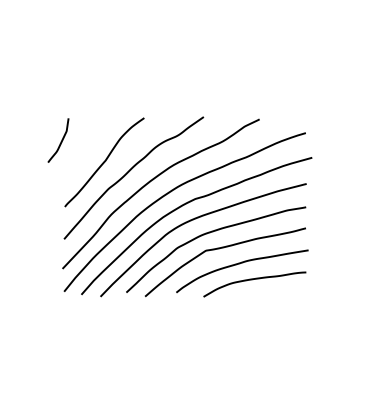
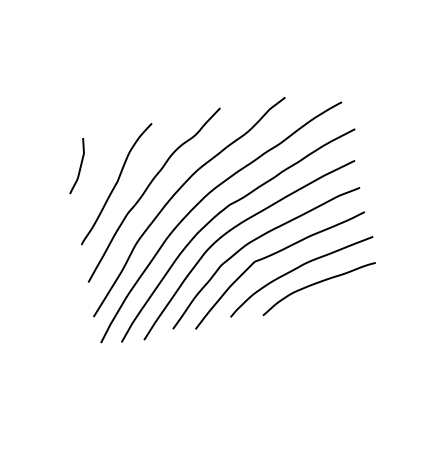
curve: (60, 141) -> (79, 166), moved

